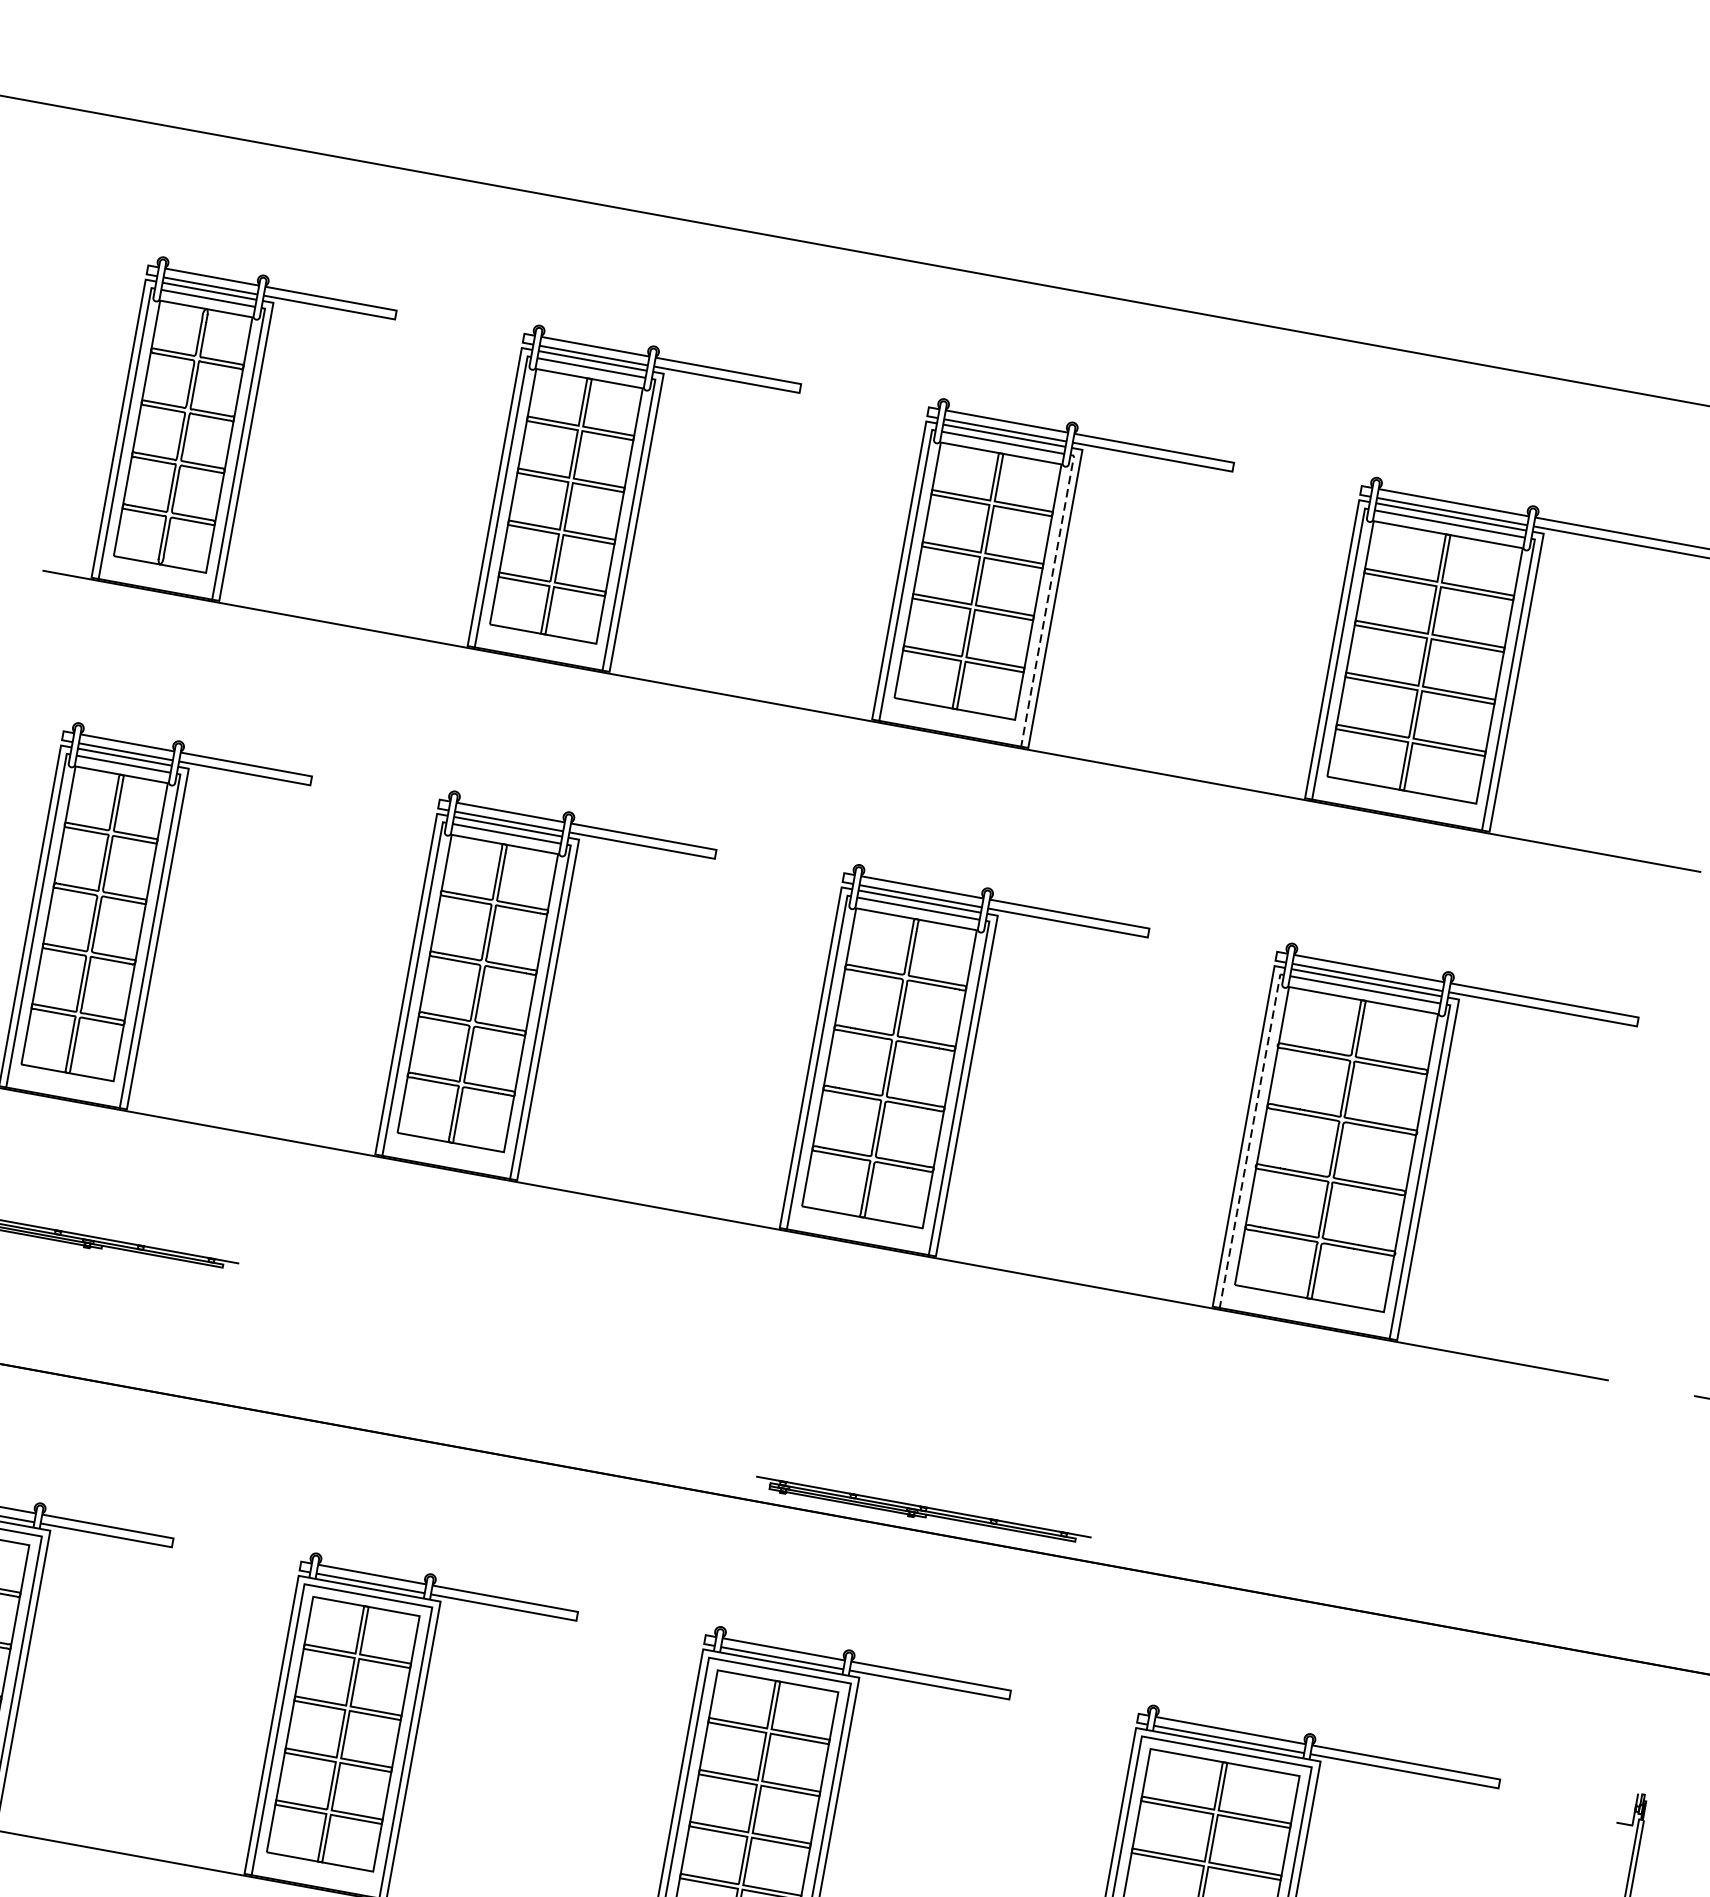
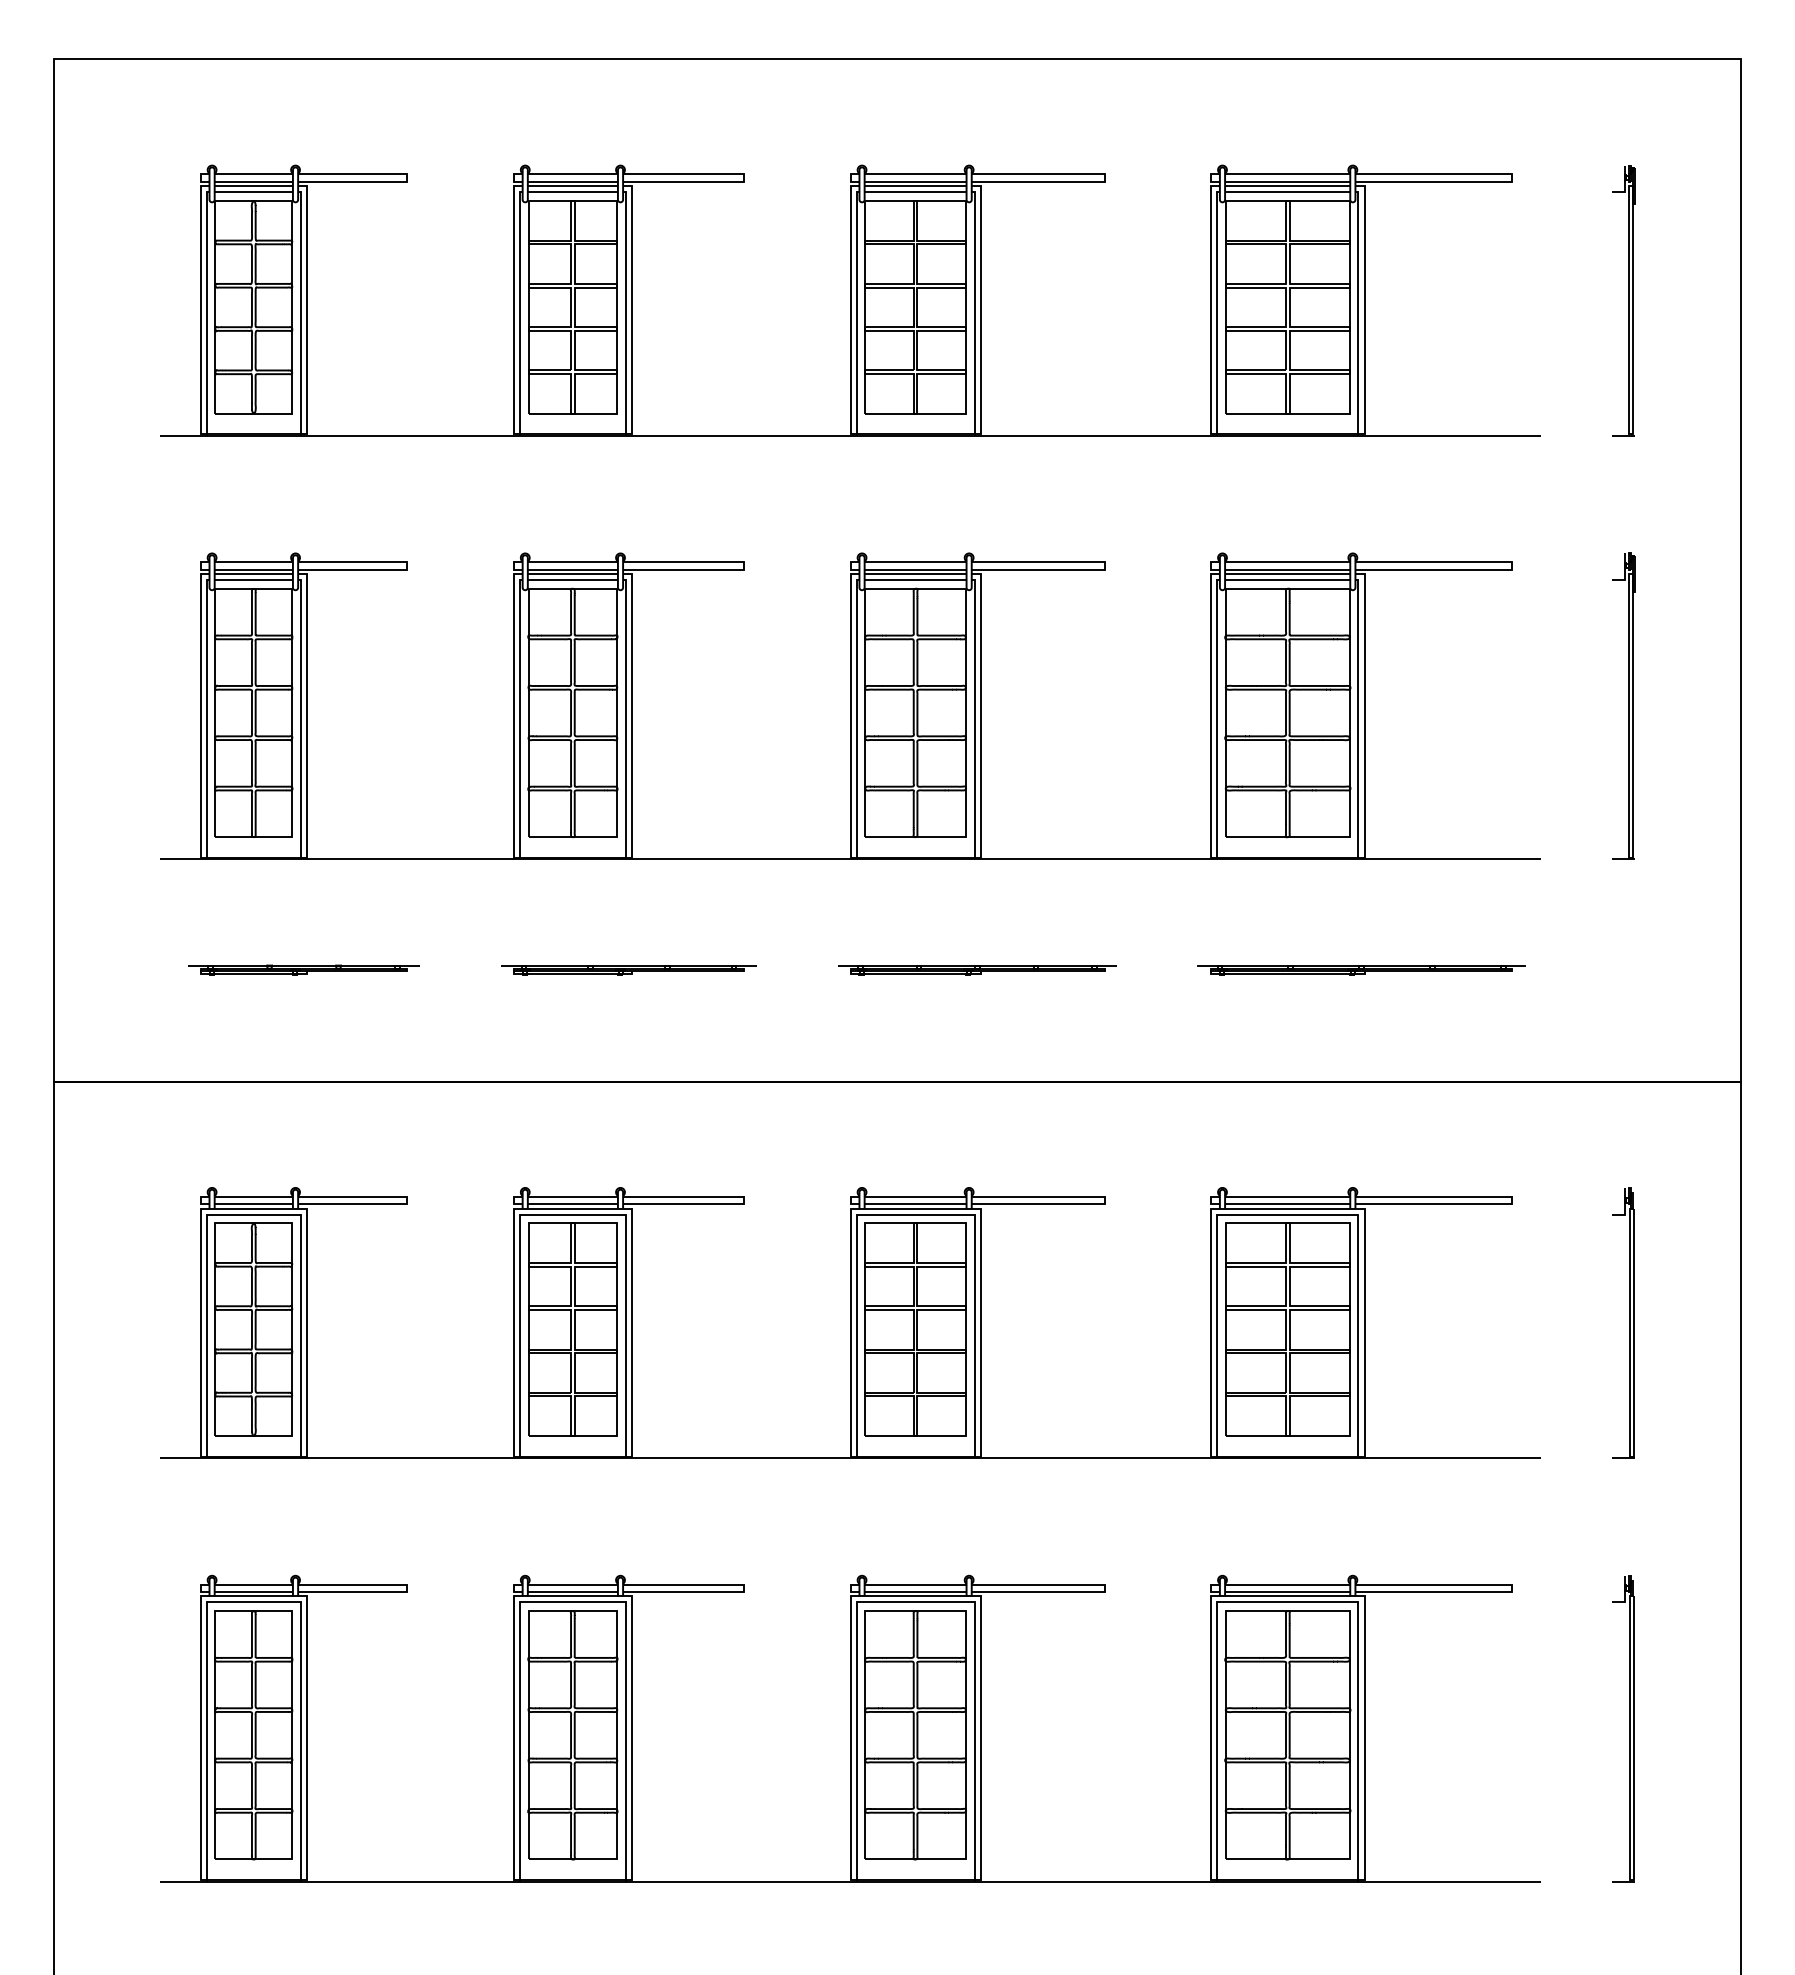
line: (1047, 600) -> (974, 312), dashed -> solid
line: (1249, 1139) -> (1216, 717), dashed -> solid
part: (488, 1314) -> (628, 970), added
part: (1368, 1474) -> (1361, 970), added
part: (922, 1512) -> (977, 970), moved

